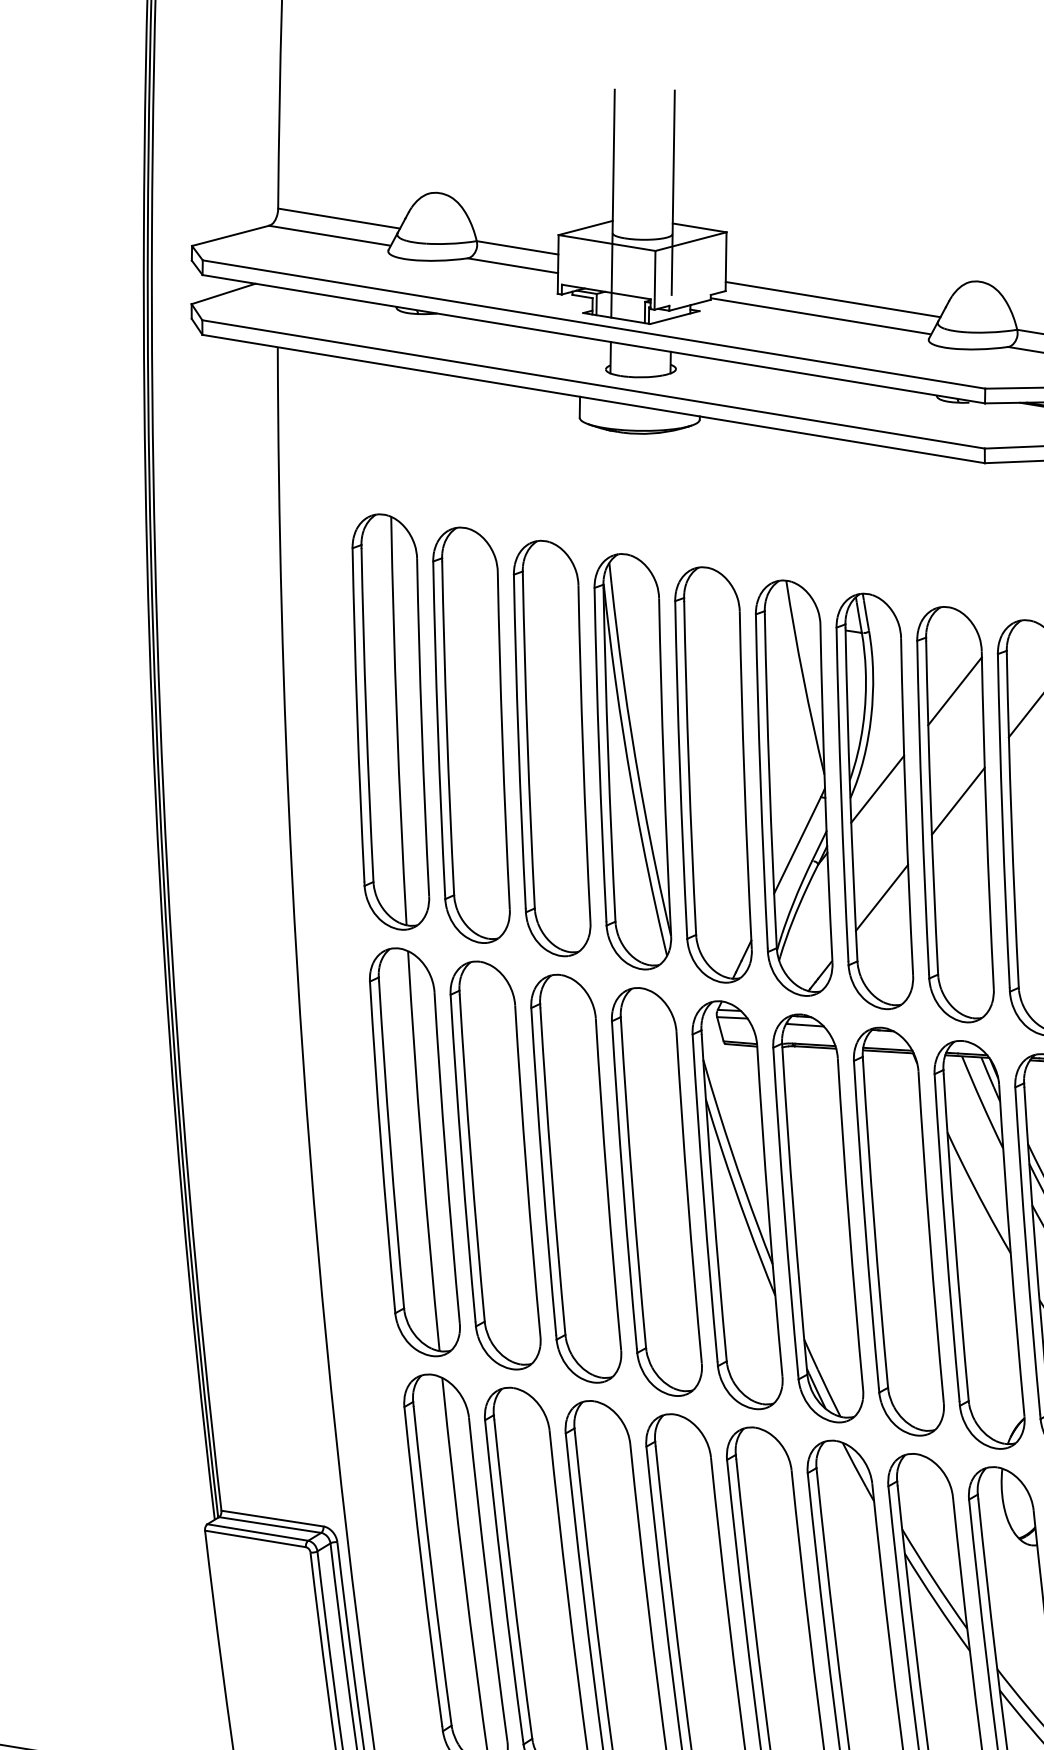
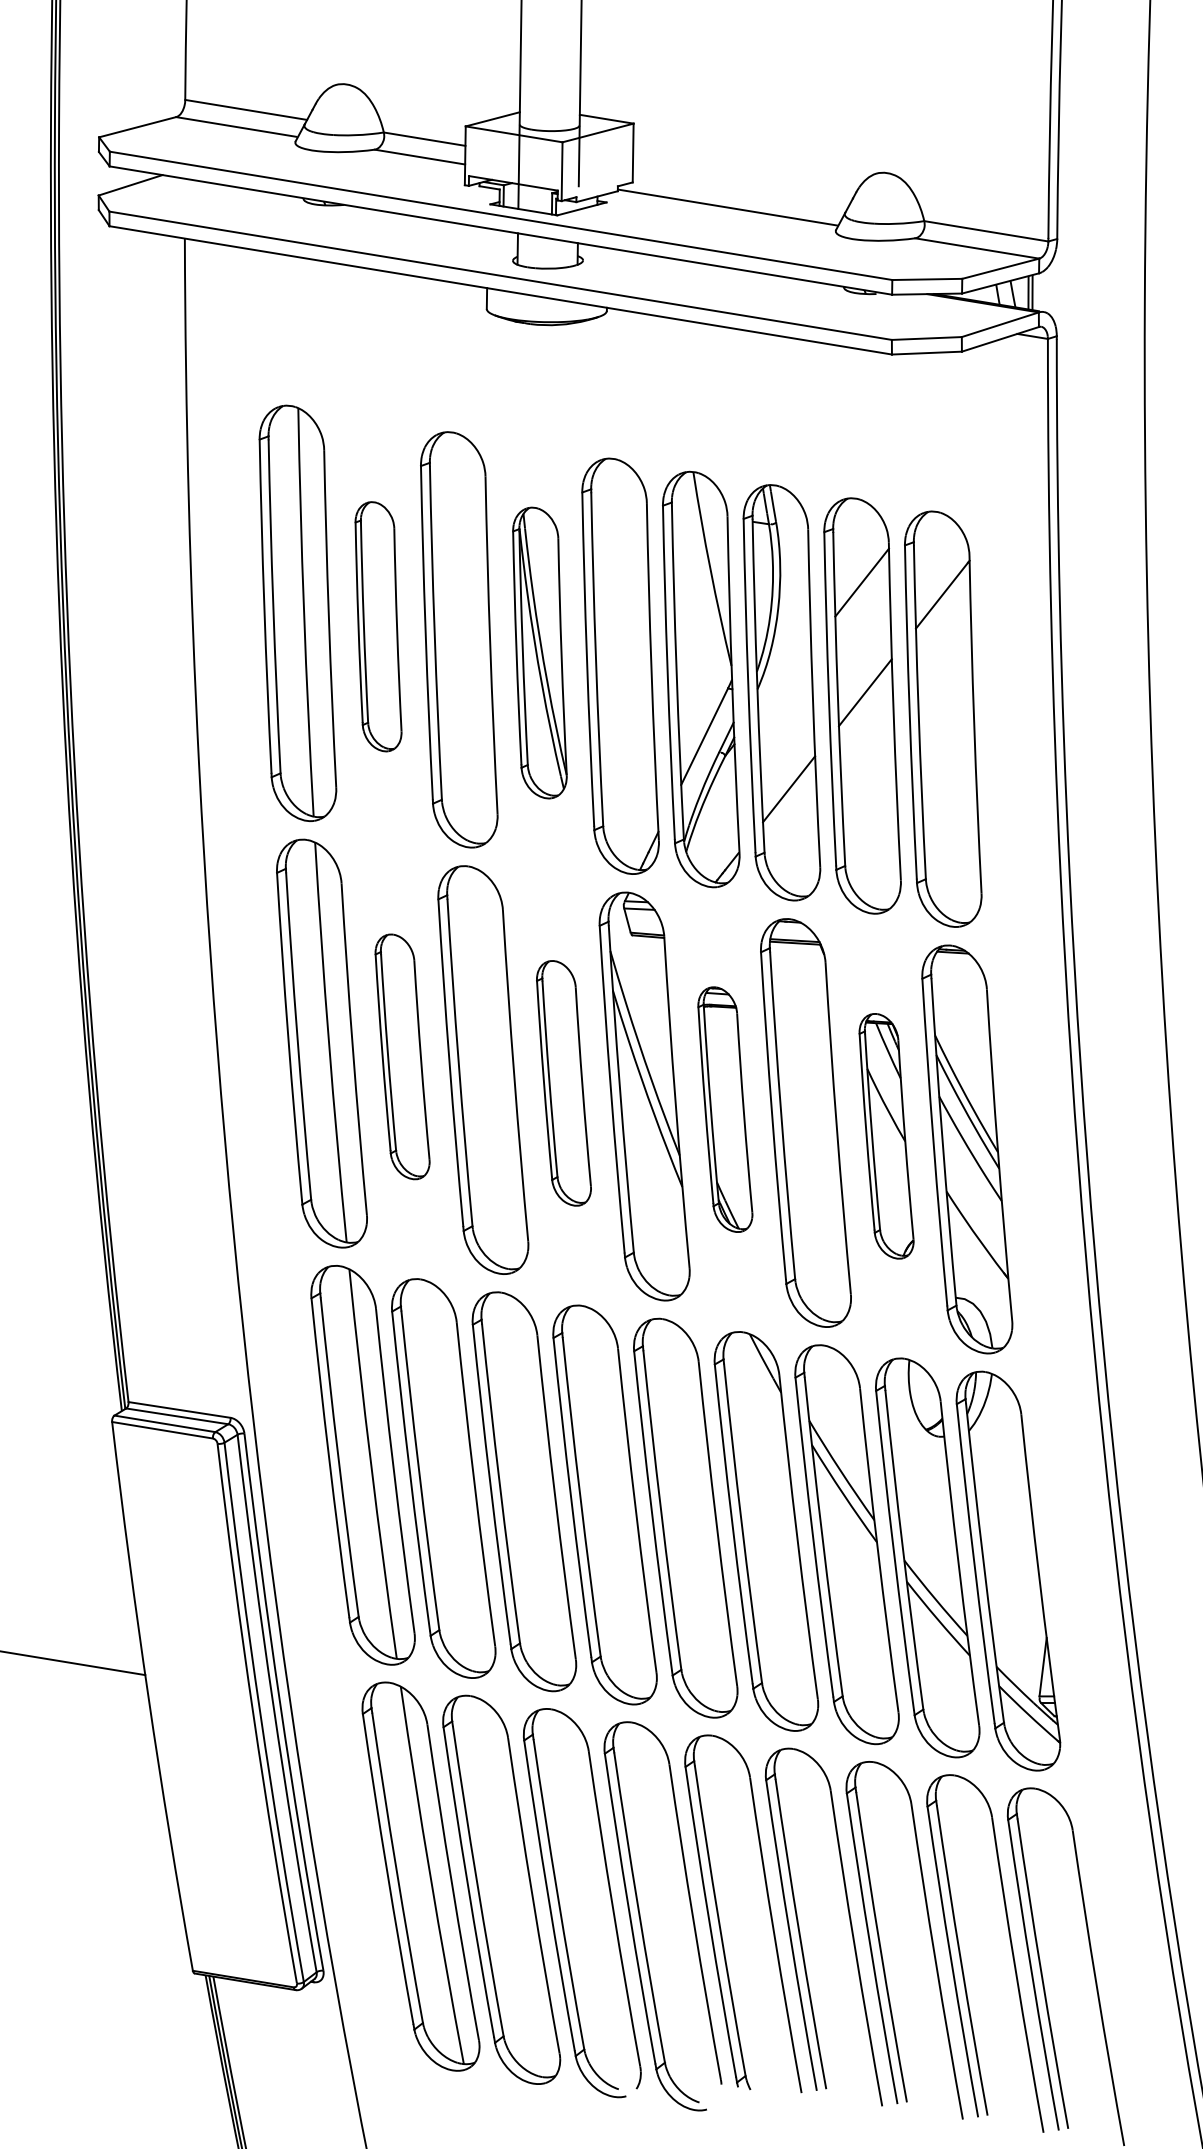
line: (832, 299) -> (739, 190), removed
part: (471, 735) -> (378, 626), size x0.6
part: (632, 761) -> (539, 652), size x0.7
line: (877, 789) -> (784, 680), removed
part: (495, 1165) -> (402, 1056), size x0.6
part: (656, 1192) -> (563, 1083), size x0.6
part: (818, 1218) -> (725, 1109), size x0.6
part: (979, 1245) -> (886, 1136), size x0.6

